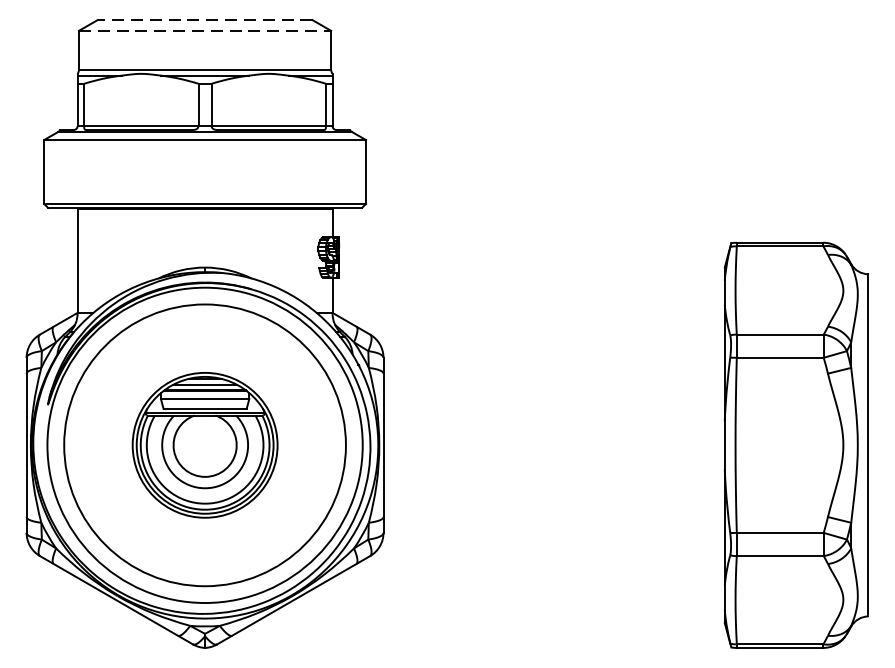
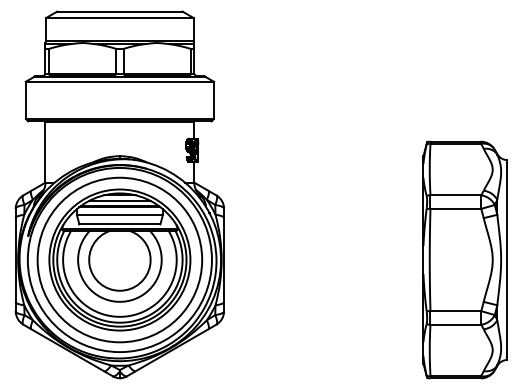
line: (204, 19) -> (119, 11), dashed -> solid
line: (204, 30) -> (119, 17), dashed -> solid
part: (204, 444) -> (119, 259), size x1.67

